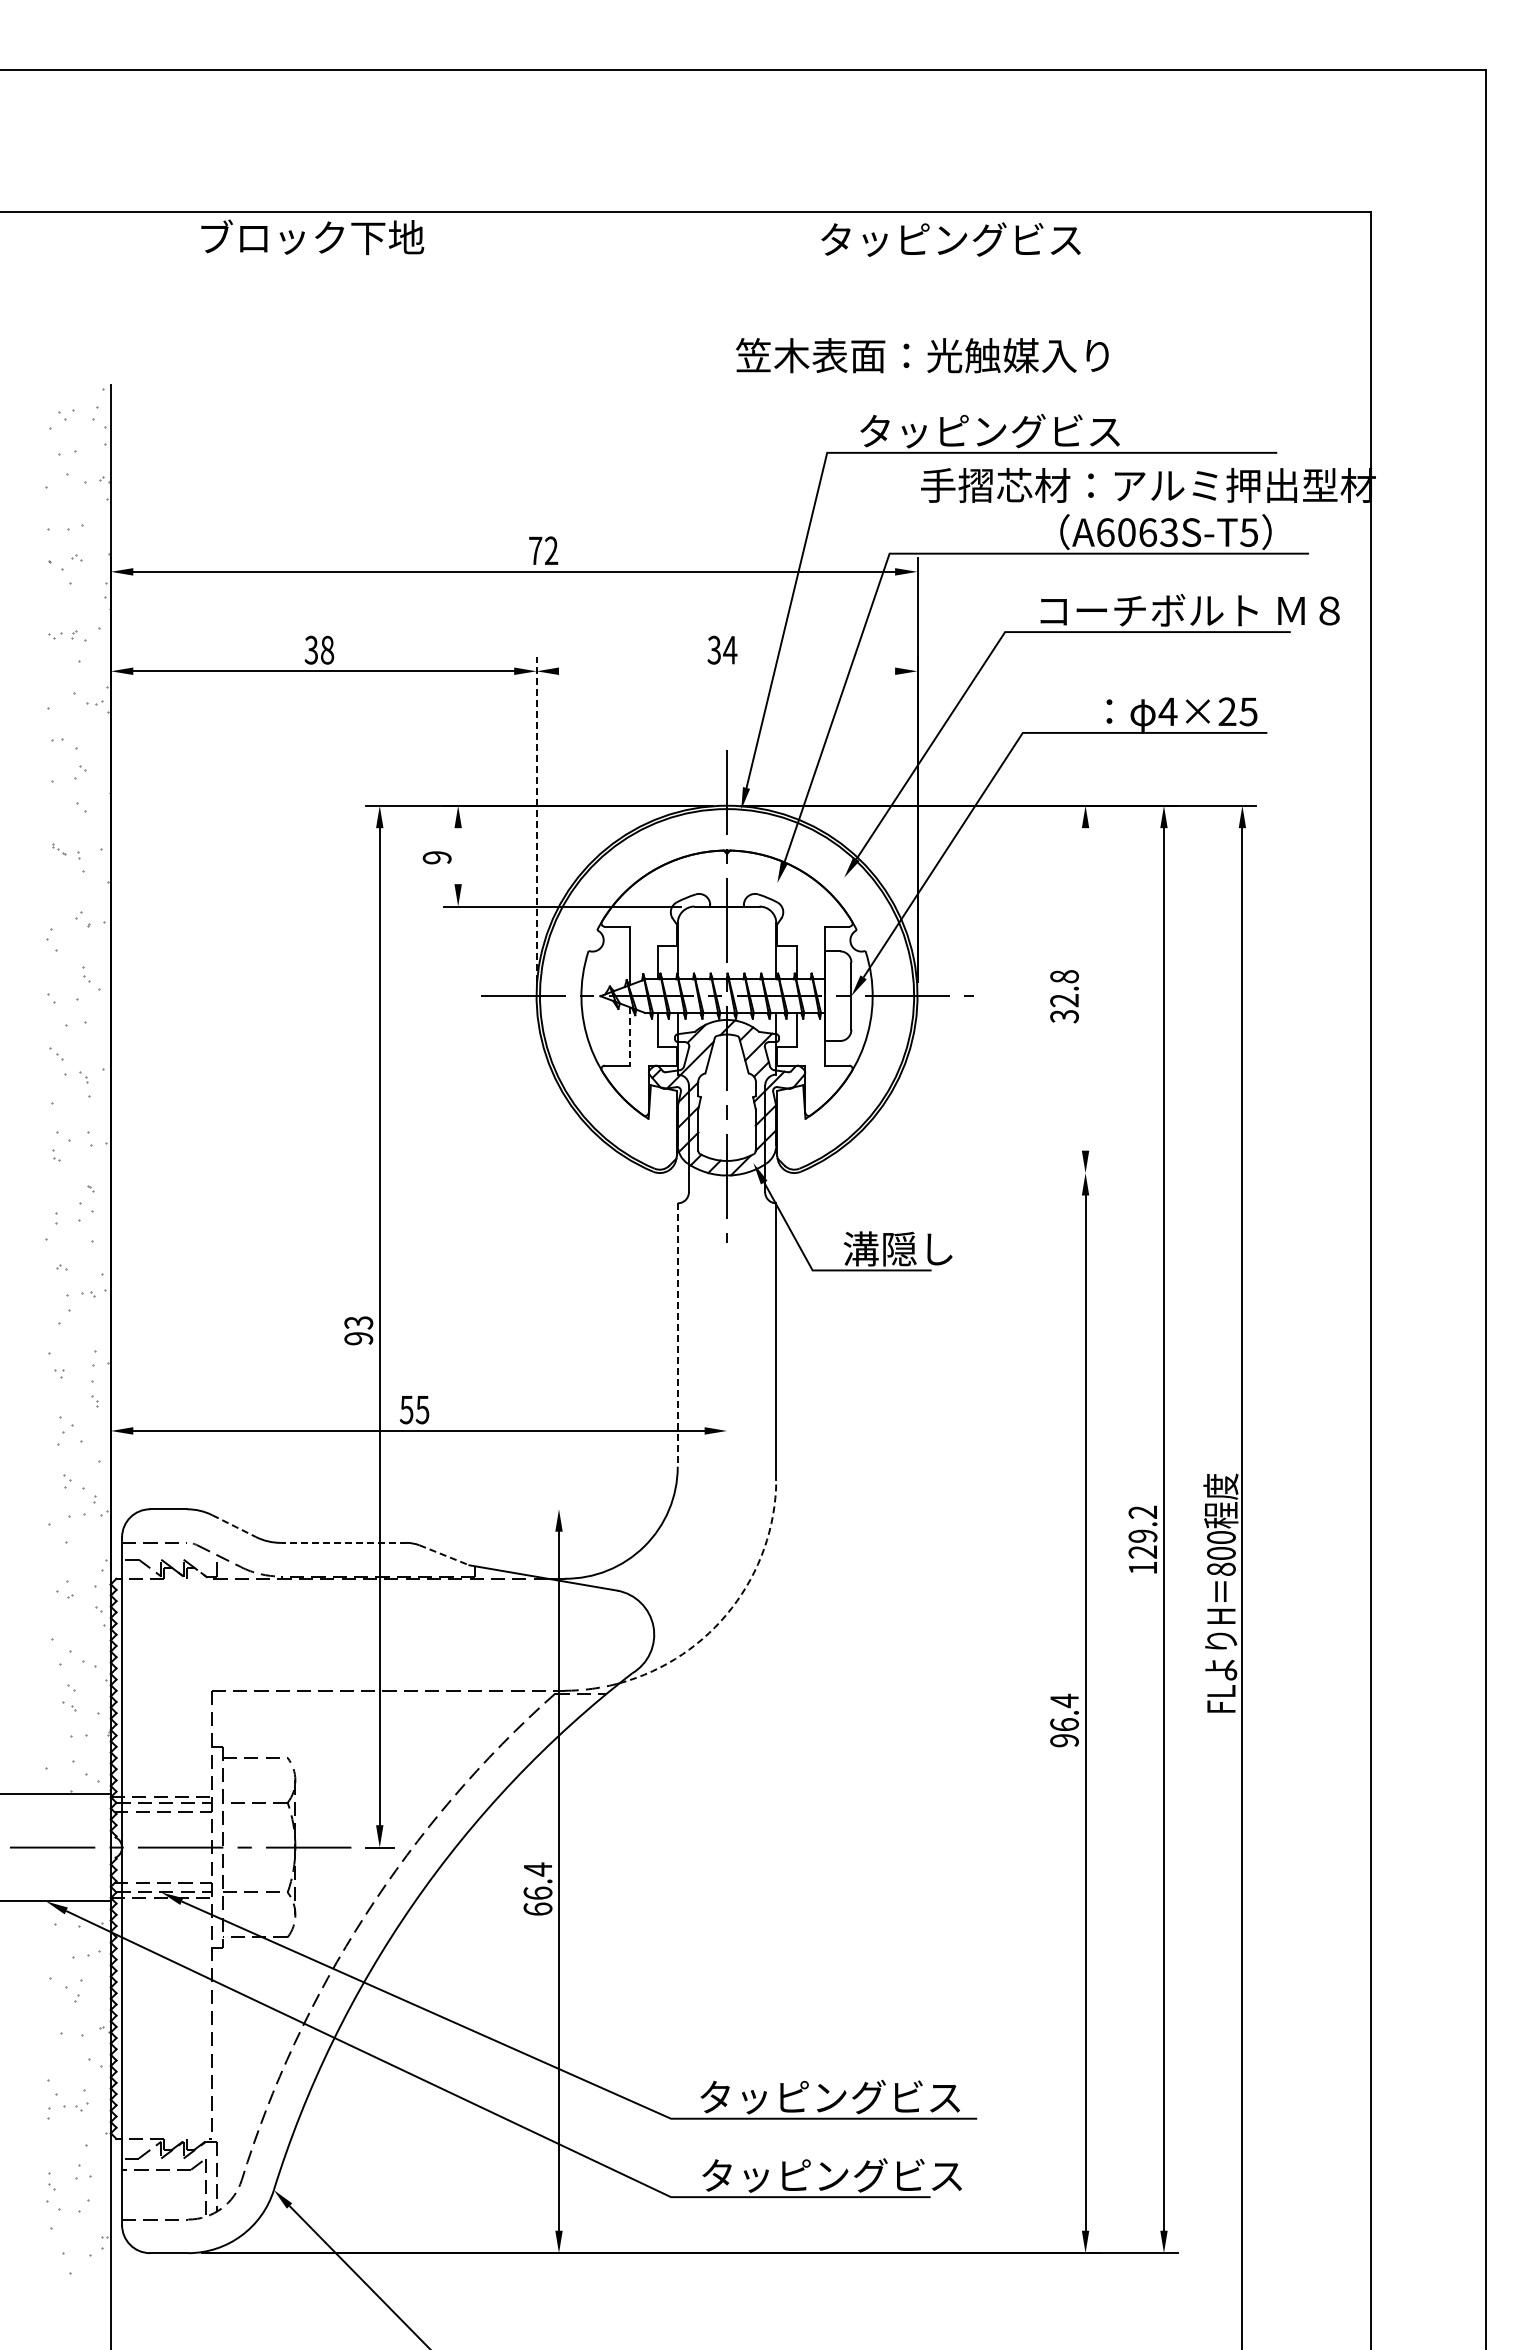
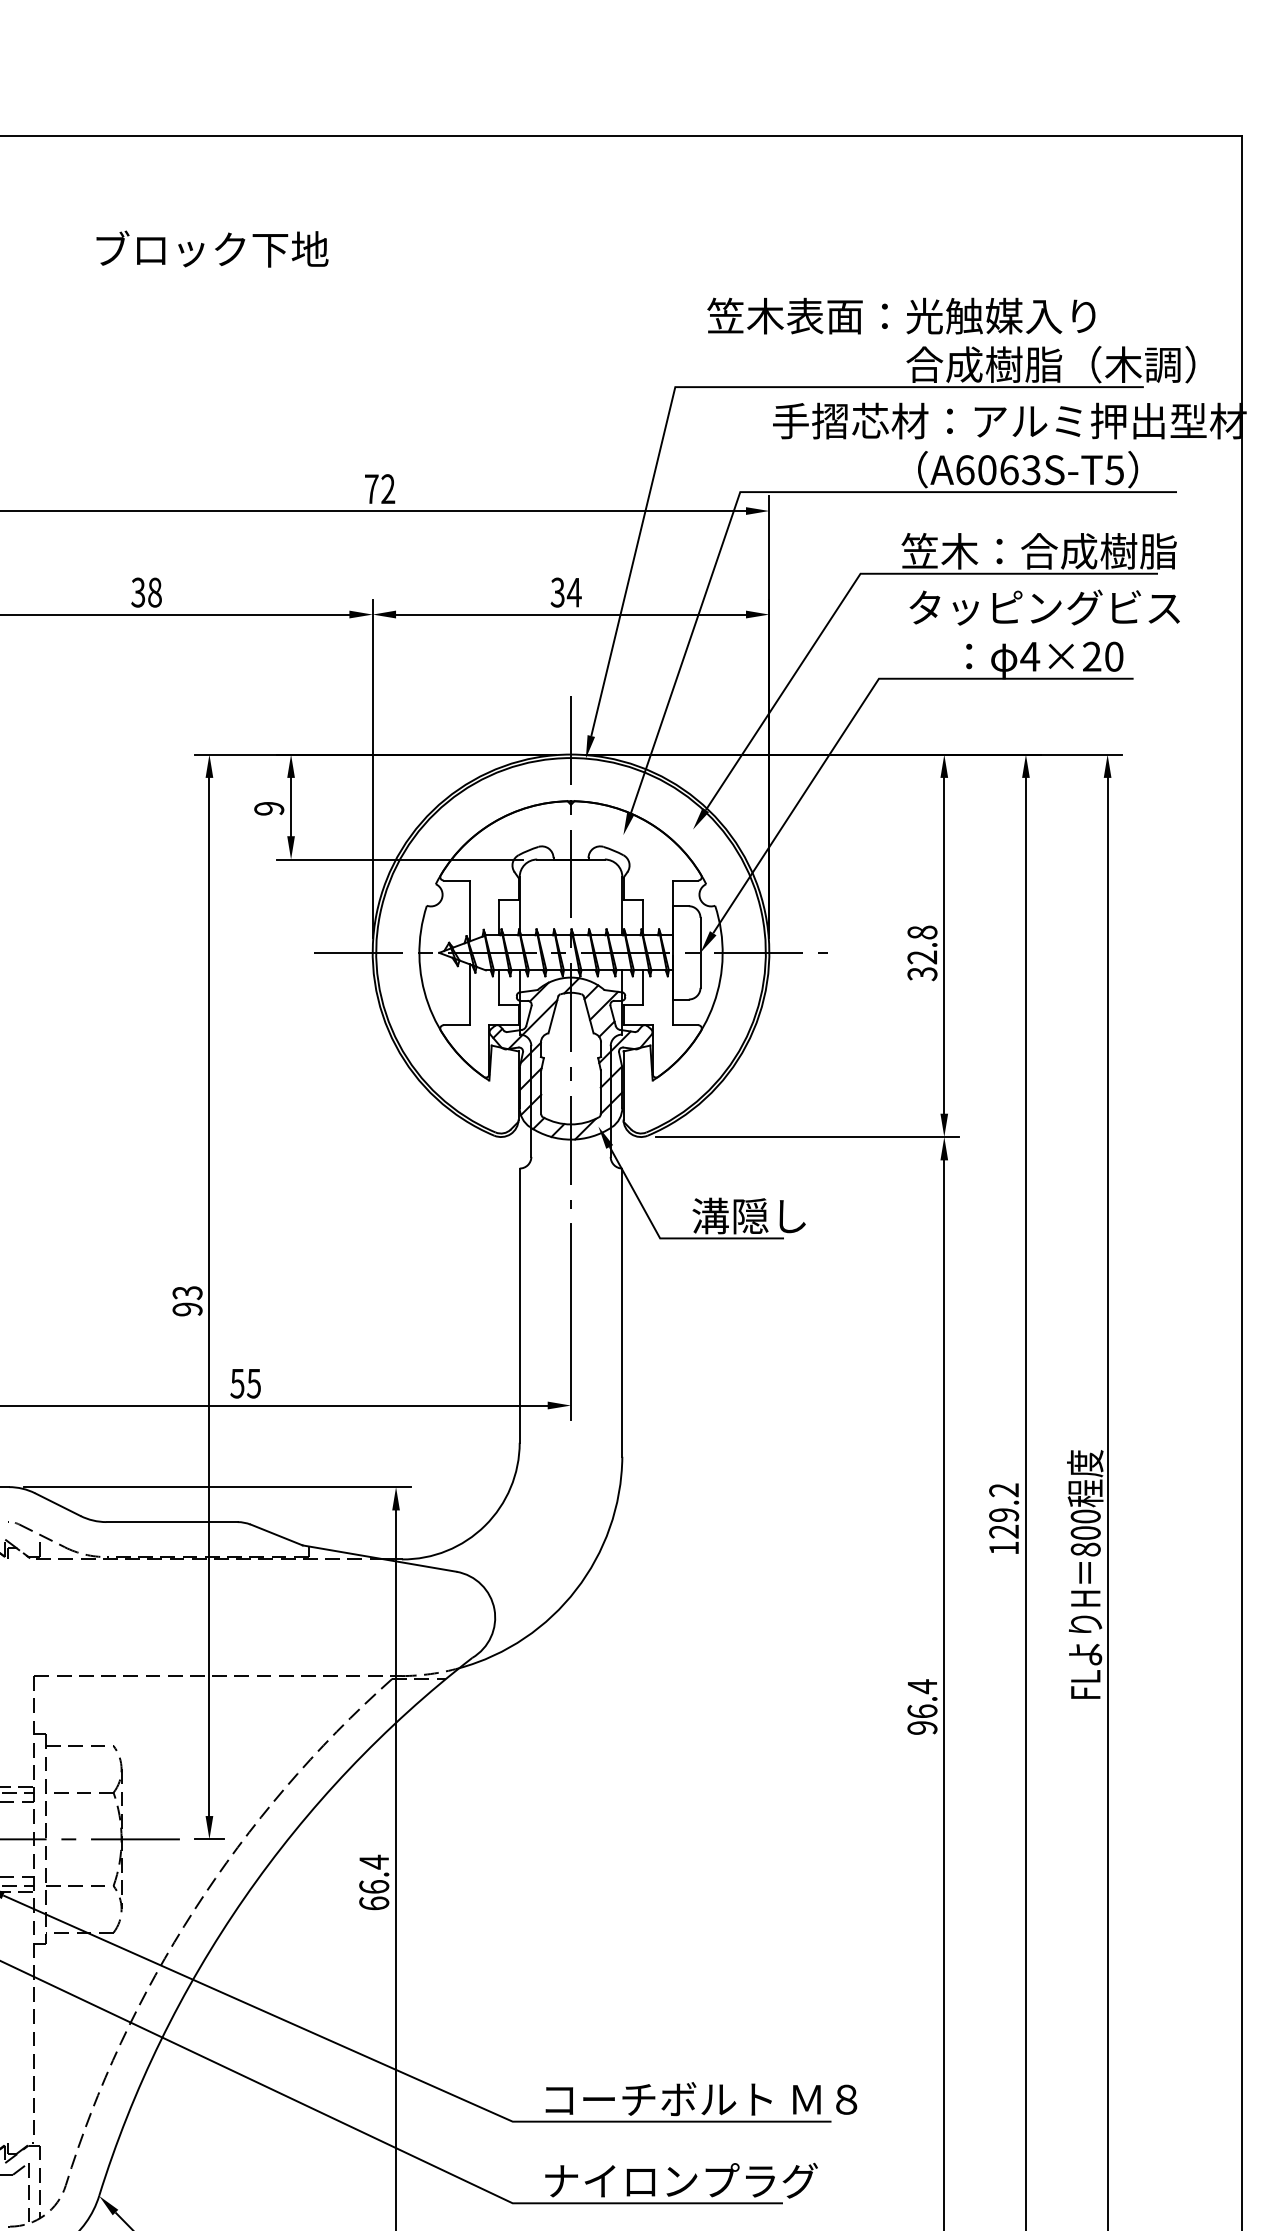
text: (312, 237) -> (212, 249), moved
text: (950, 239) -> (1044, 607), moved
text: (921, 355) -> (900, 315), moved
text: (1093, 431) -> (952, 364), タッピングビス -> 合成樹脂（木調）
text: (1189, 610) -> (1052, 551), コーチボルト Ｍ８ -> 笠木：合成樹脂
line: (727, 671) -> (571, 614), added
text: (1248, 711) -> (1113, 656), 4×25 -> 4×20
line: (536, 819) -> (372, 768), dashed -> solid
line: (458, 856) -> (291, 807), added
line: (1085, 989) -> (944, 945), added
line: (629, 1036) -> (469, 994), dashed -> solid
line: (953, 1173) -> (806, 1137), added
line: (677, 1335) -> (519, 1306), dashed -> solid
line: (727, 1350) -> (571, 1321), added
line: (387, 1509) -> (217, 1487), added
line: (234, 1526) -> (58, 1505), dashed -> solid
line: (343, 1542) -> (171, 1521), dashed -> solid
line: (444, 1555) -> (276, 1535), dashed -> solid
arc: (732, 1607) -> (576, 1589), dashed -> solid
text: (850, 2096) -> (699, 2098), タッピングビス -> コーチボルト Ｍ８
text: (833, 2175) -> (681, 2180), タッピングビス -> ナイロンプラグ

